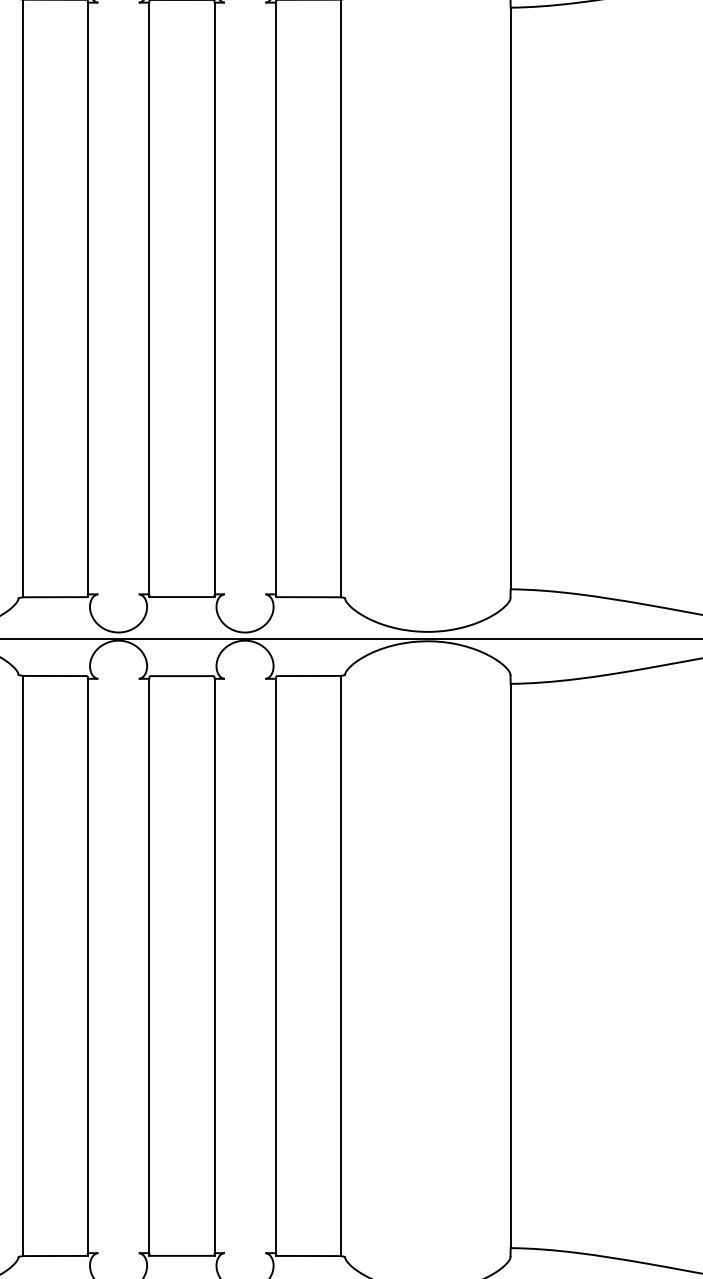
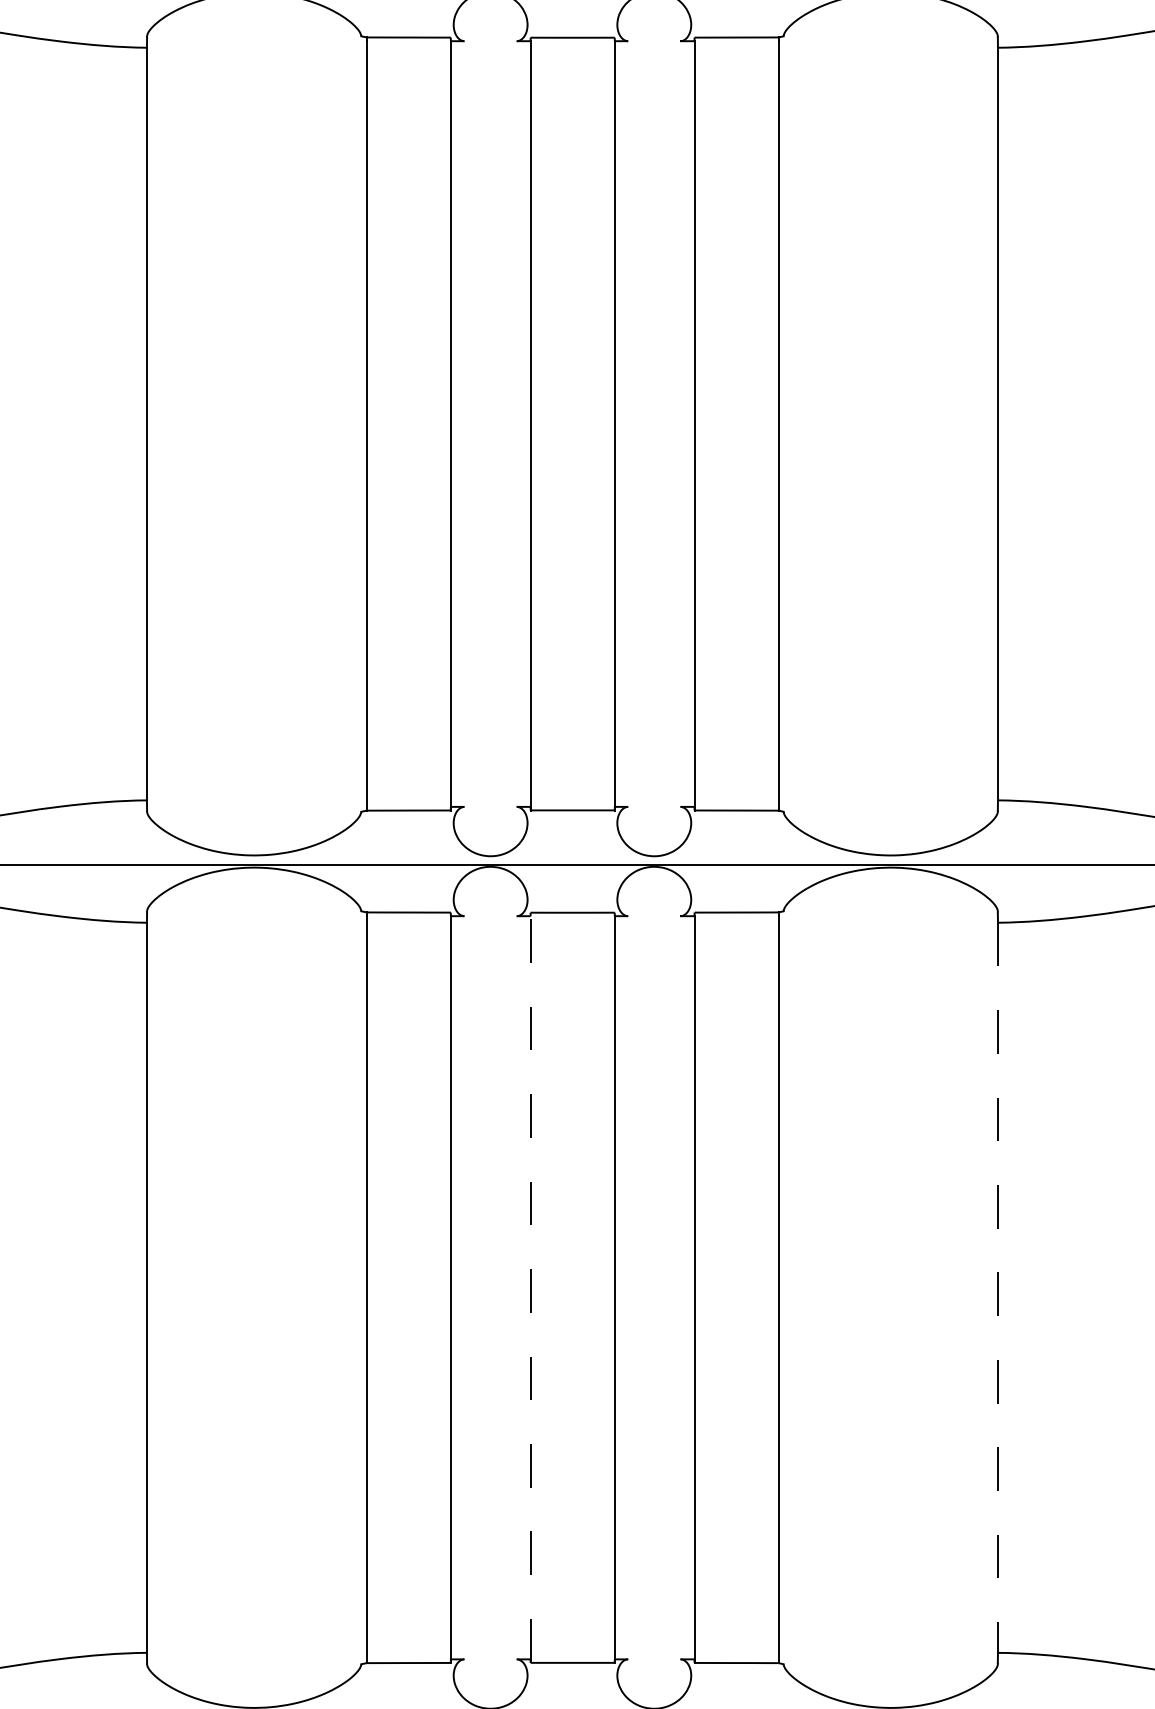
line: (149, 966) -> (530, 1288), solid -> dashed
line: (511, 966) -> (998, 1288), solid -> dashed

